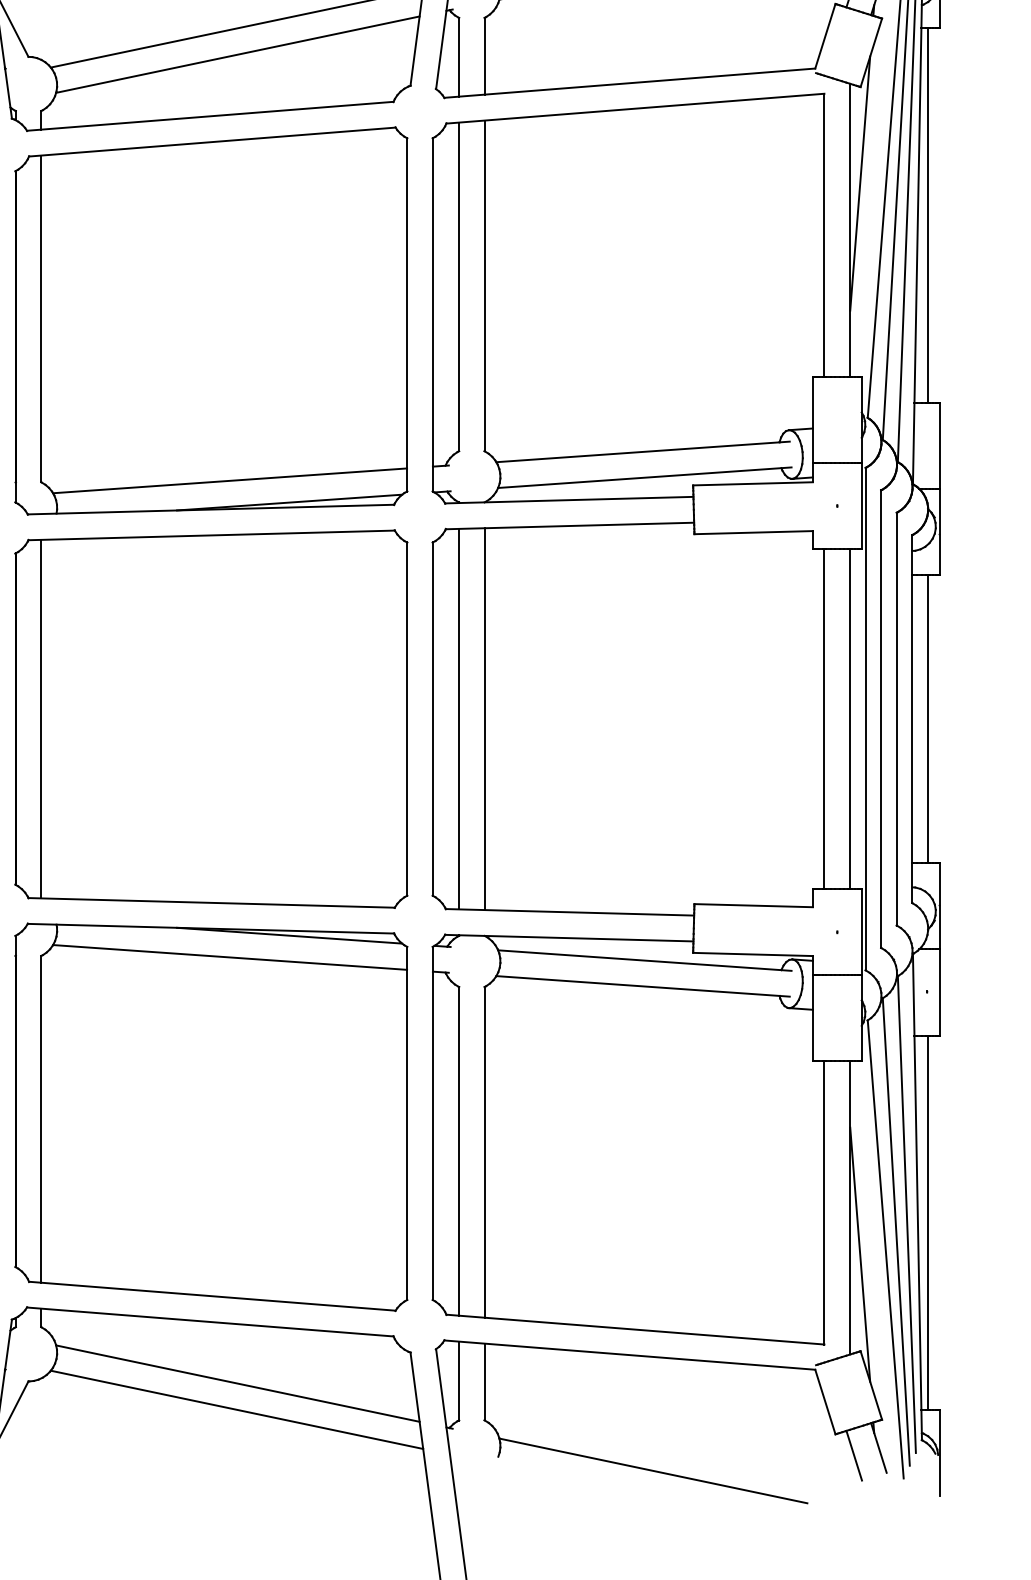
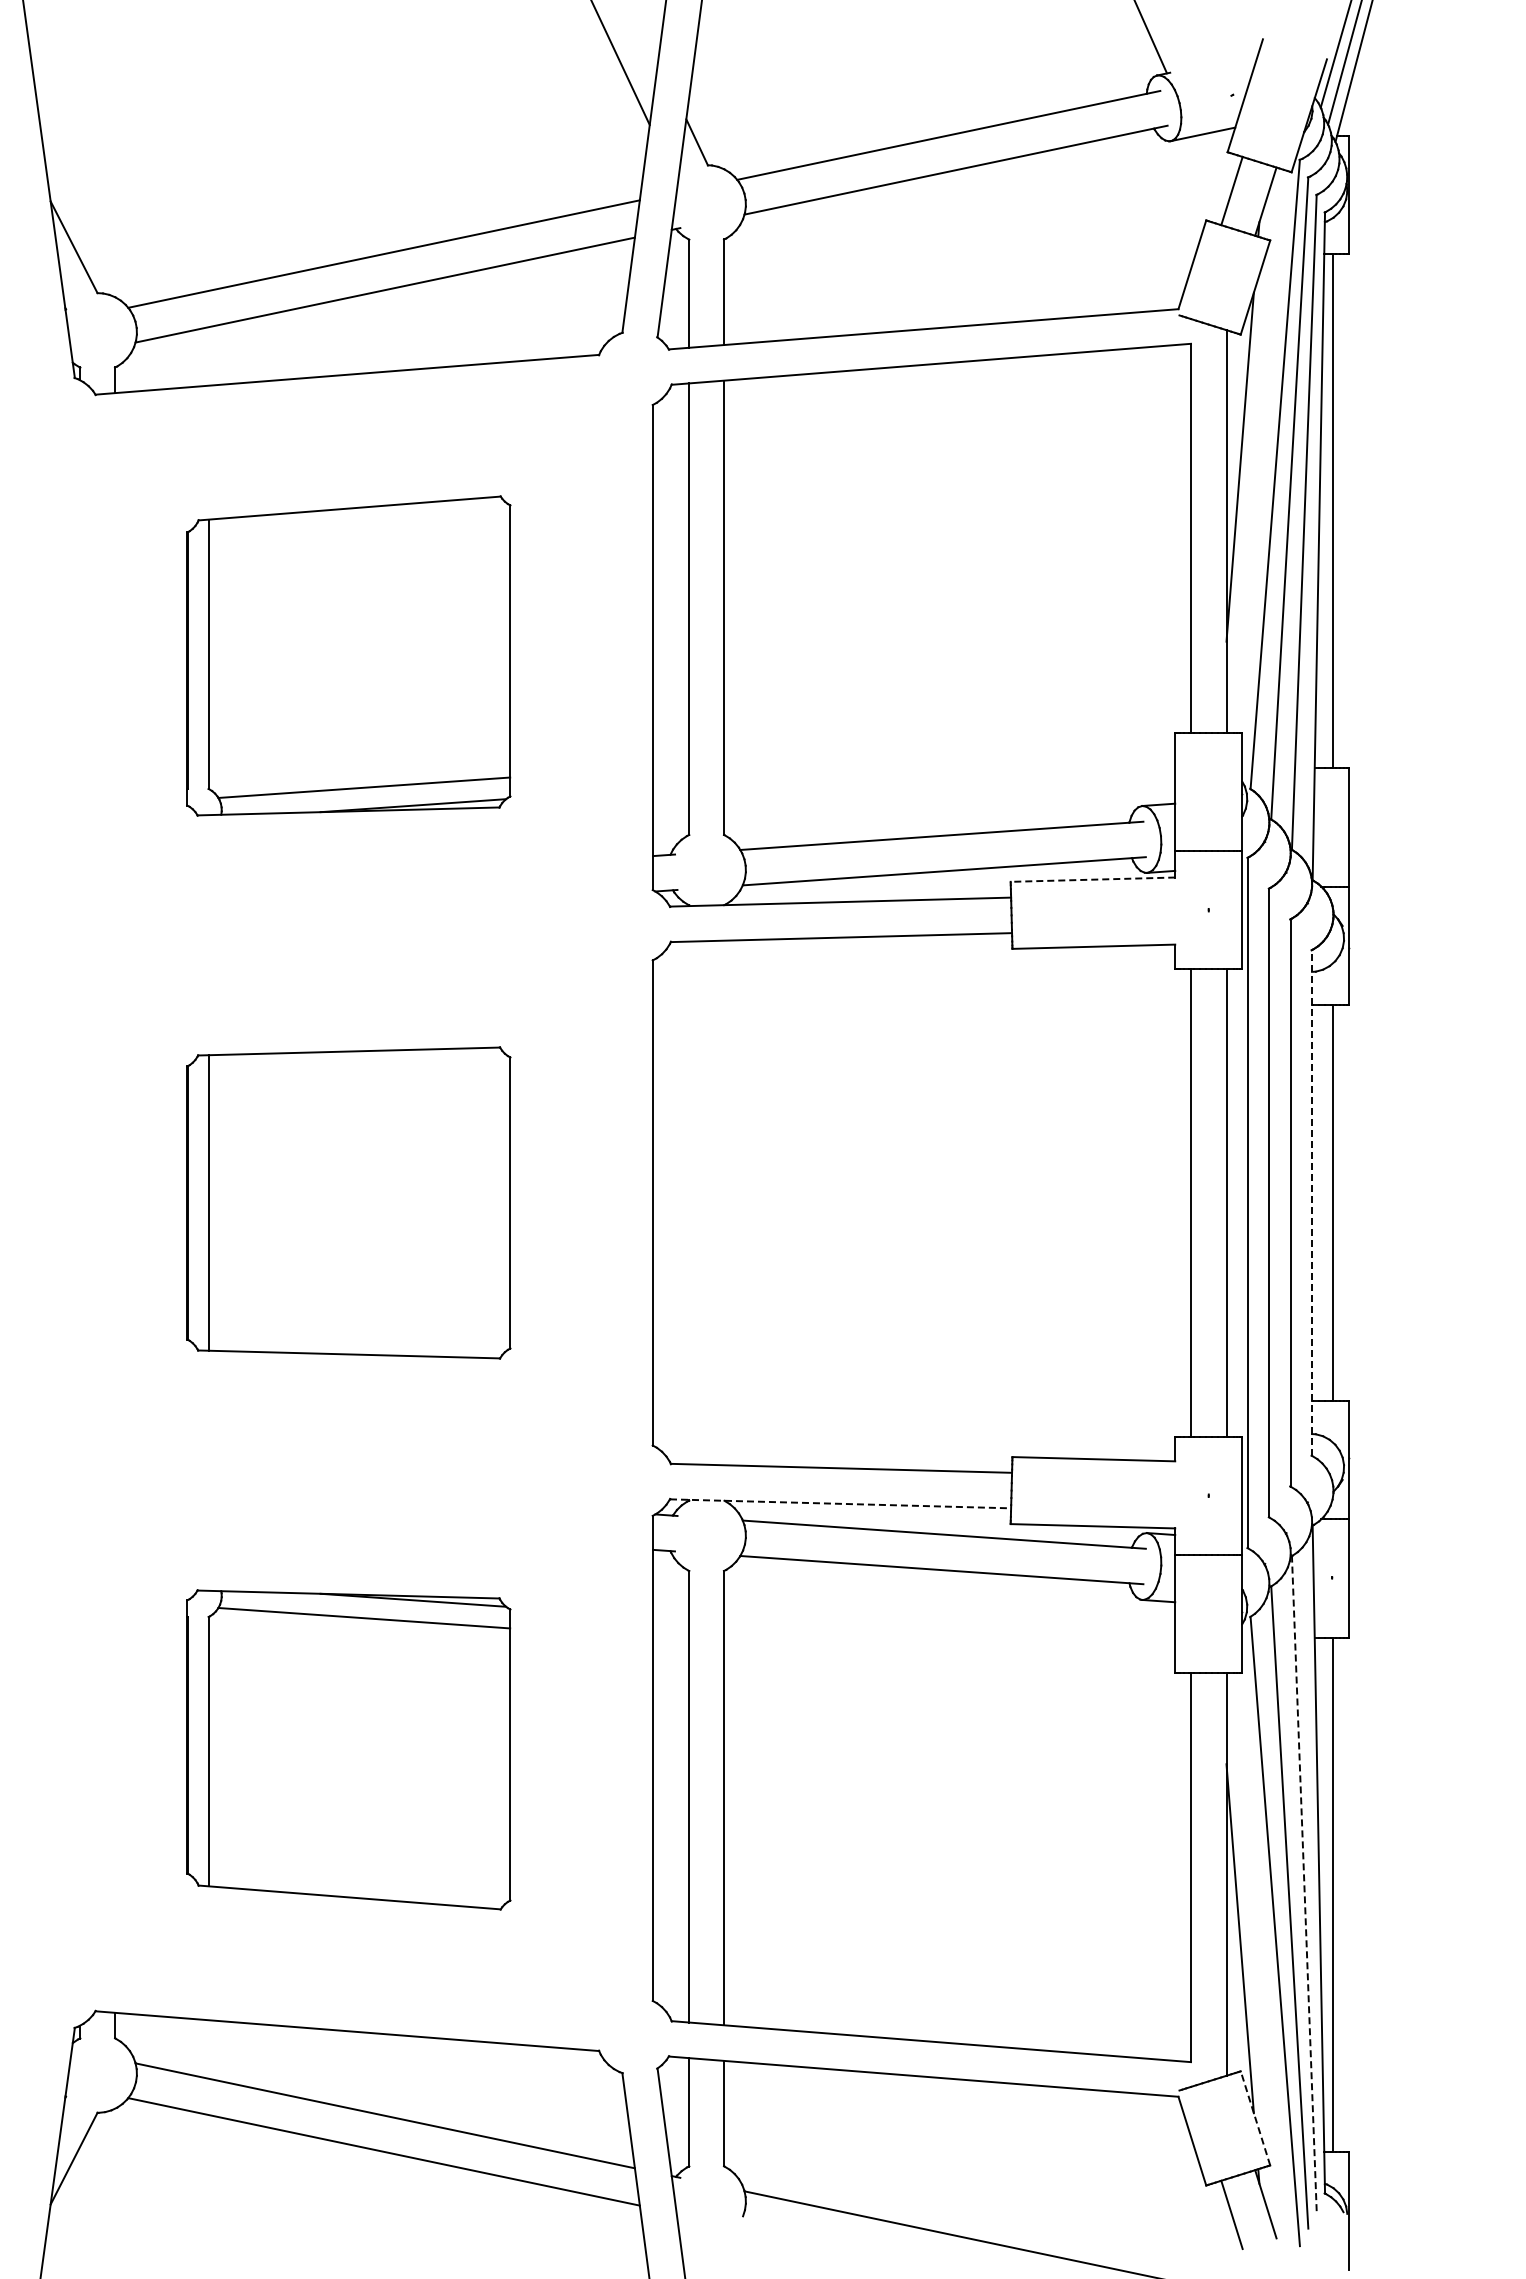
part: (211, 320) -> (348, 655), size x0.6
line: (752, 483) -> (1092, 879), solid -> dashed
part: (211, 718) -> (348, 1202), size x0.6
line: (458, 718) -> (688, 1202), removed
line: (484, 718) -> (724, 1202), removed
line: (912, 718) -> (1312, 1202), solid -> dashed
line: (569, 937) -> (840, 1503), solid -> dashed
part: (211, 1116) -> (348, 1749), size x0.6
line: (907, 1214) -> (1304, 1883), solid -> dashed
line: (871, 1384) -> (1255, 2117), solid -> dashed

